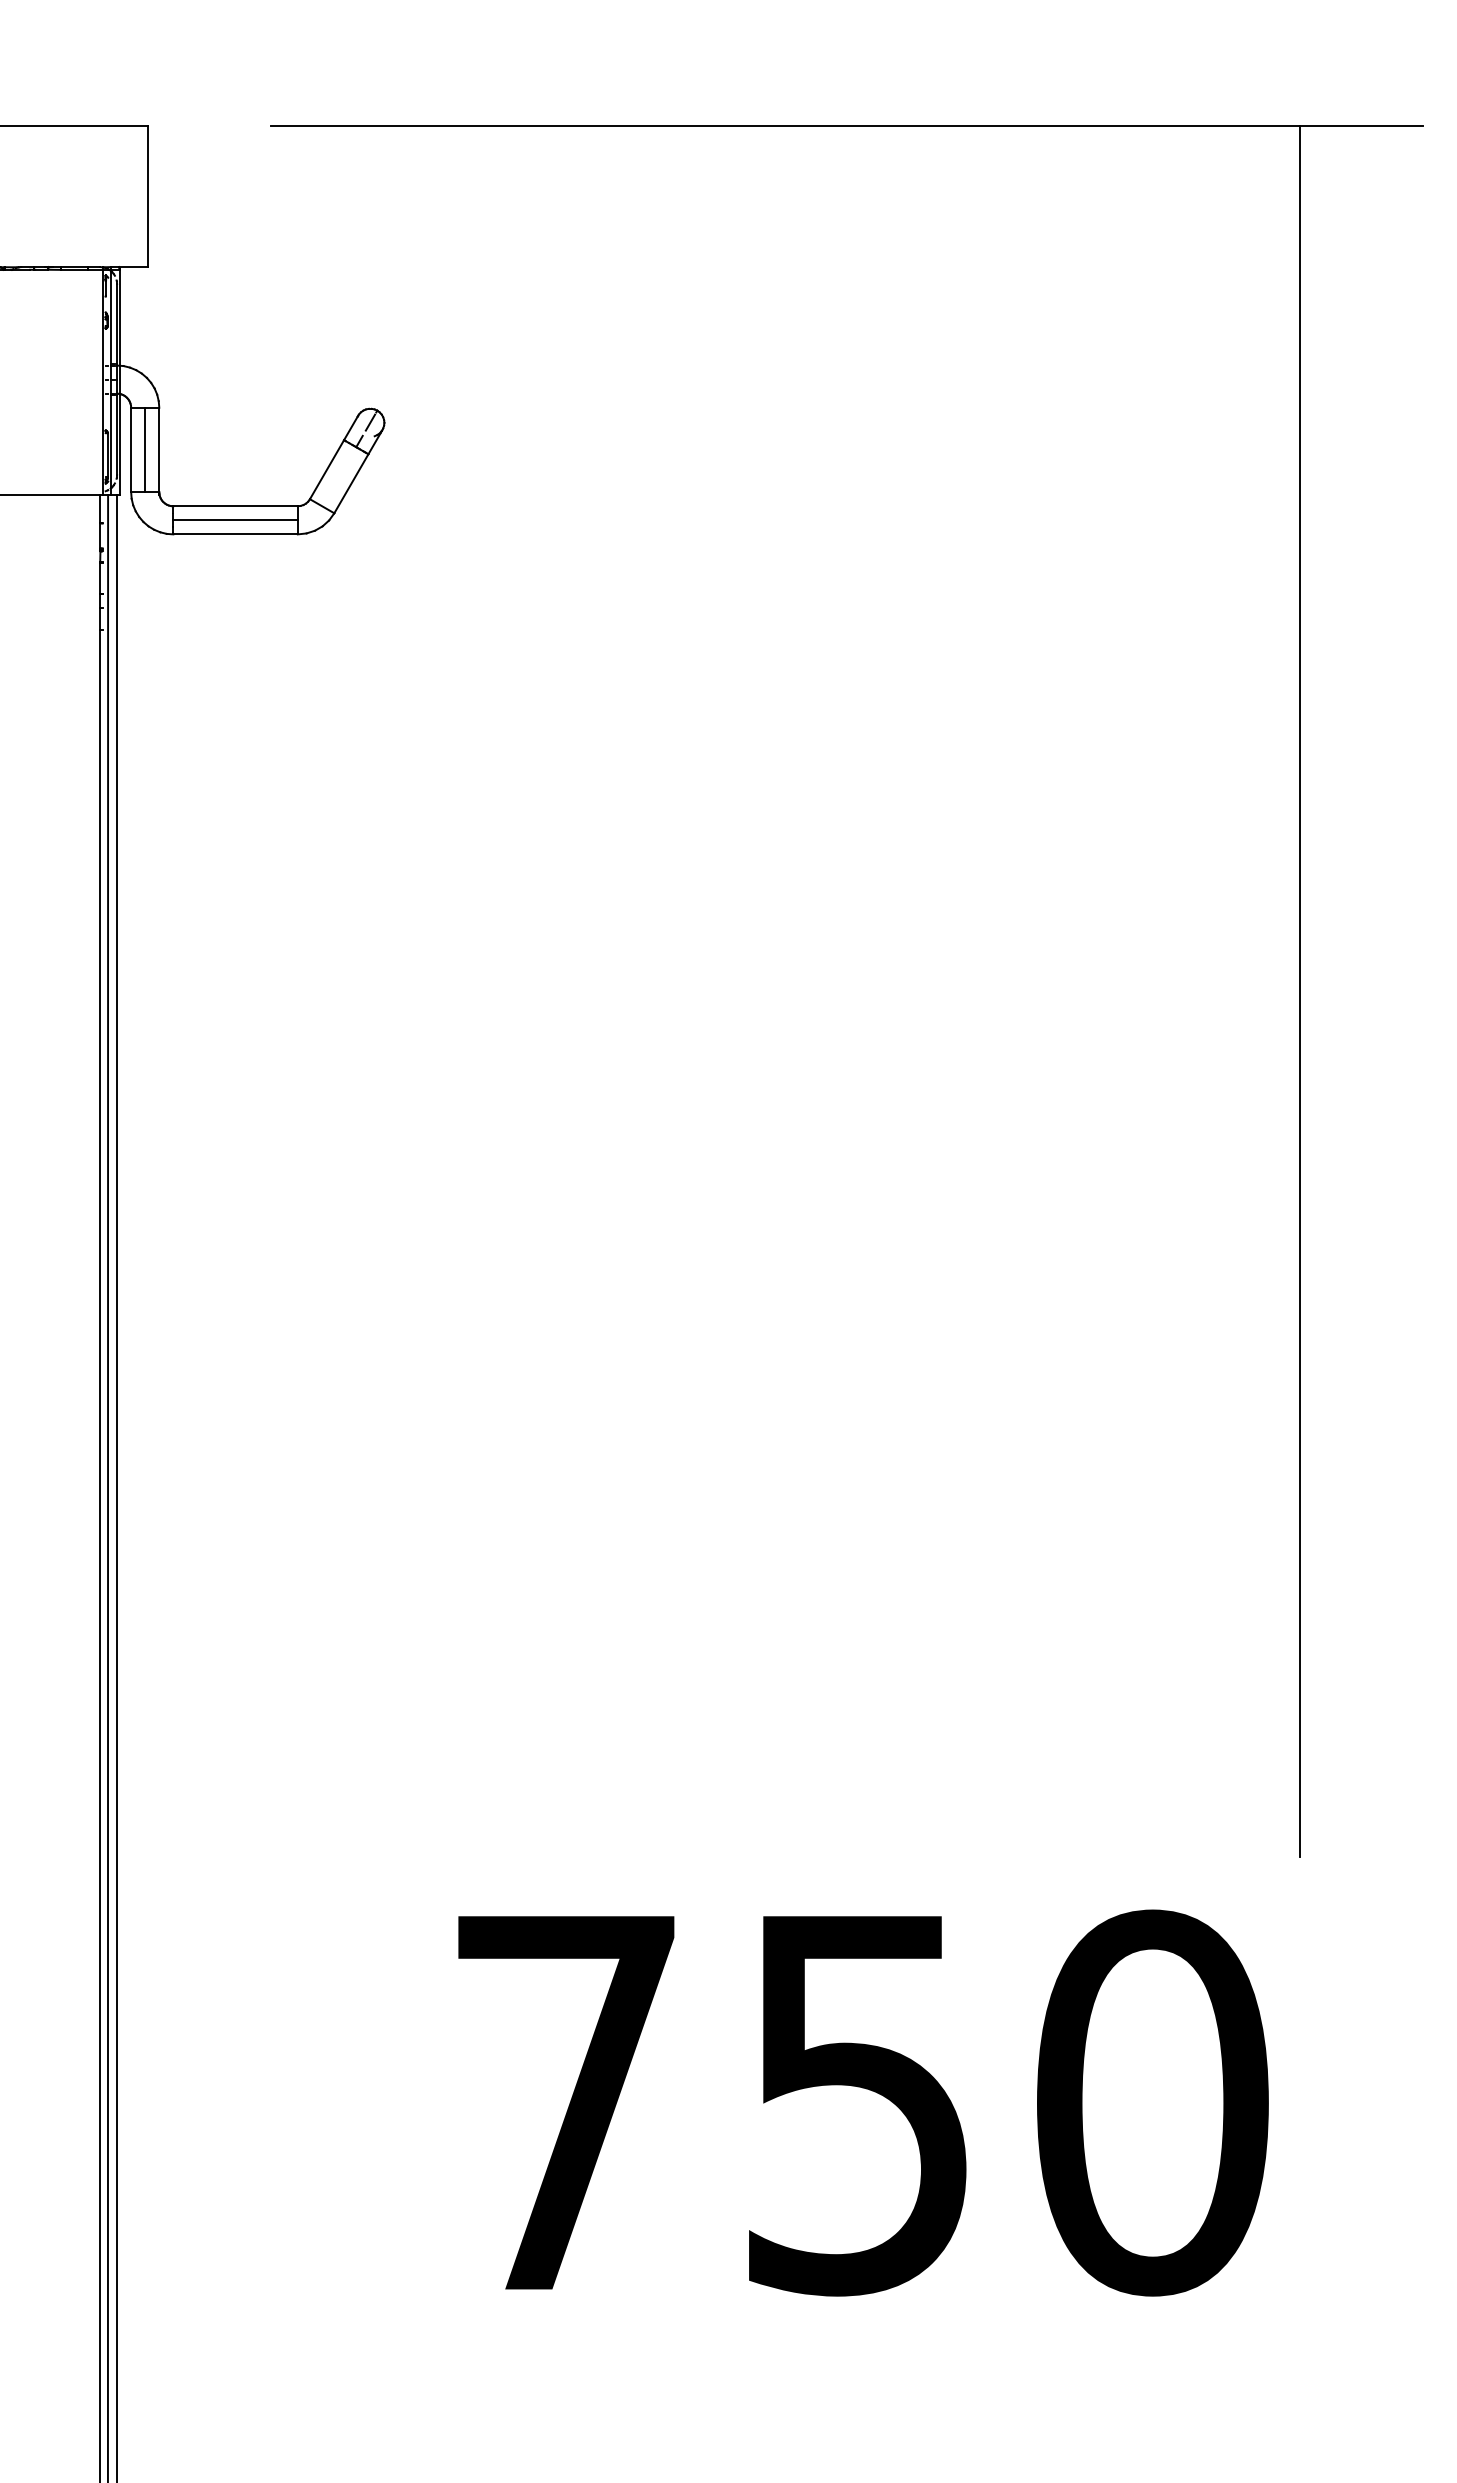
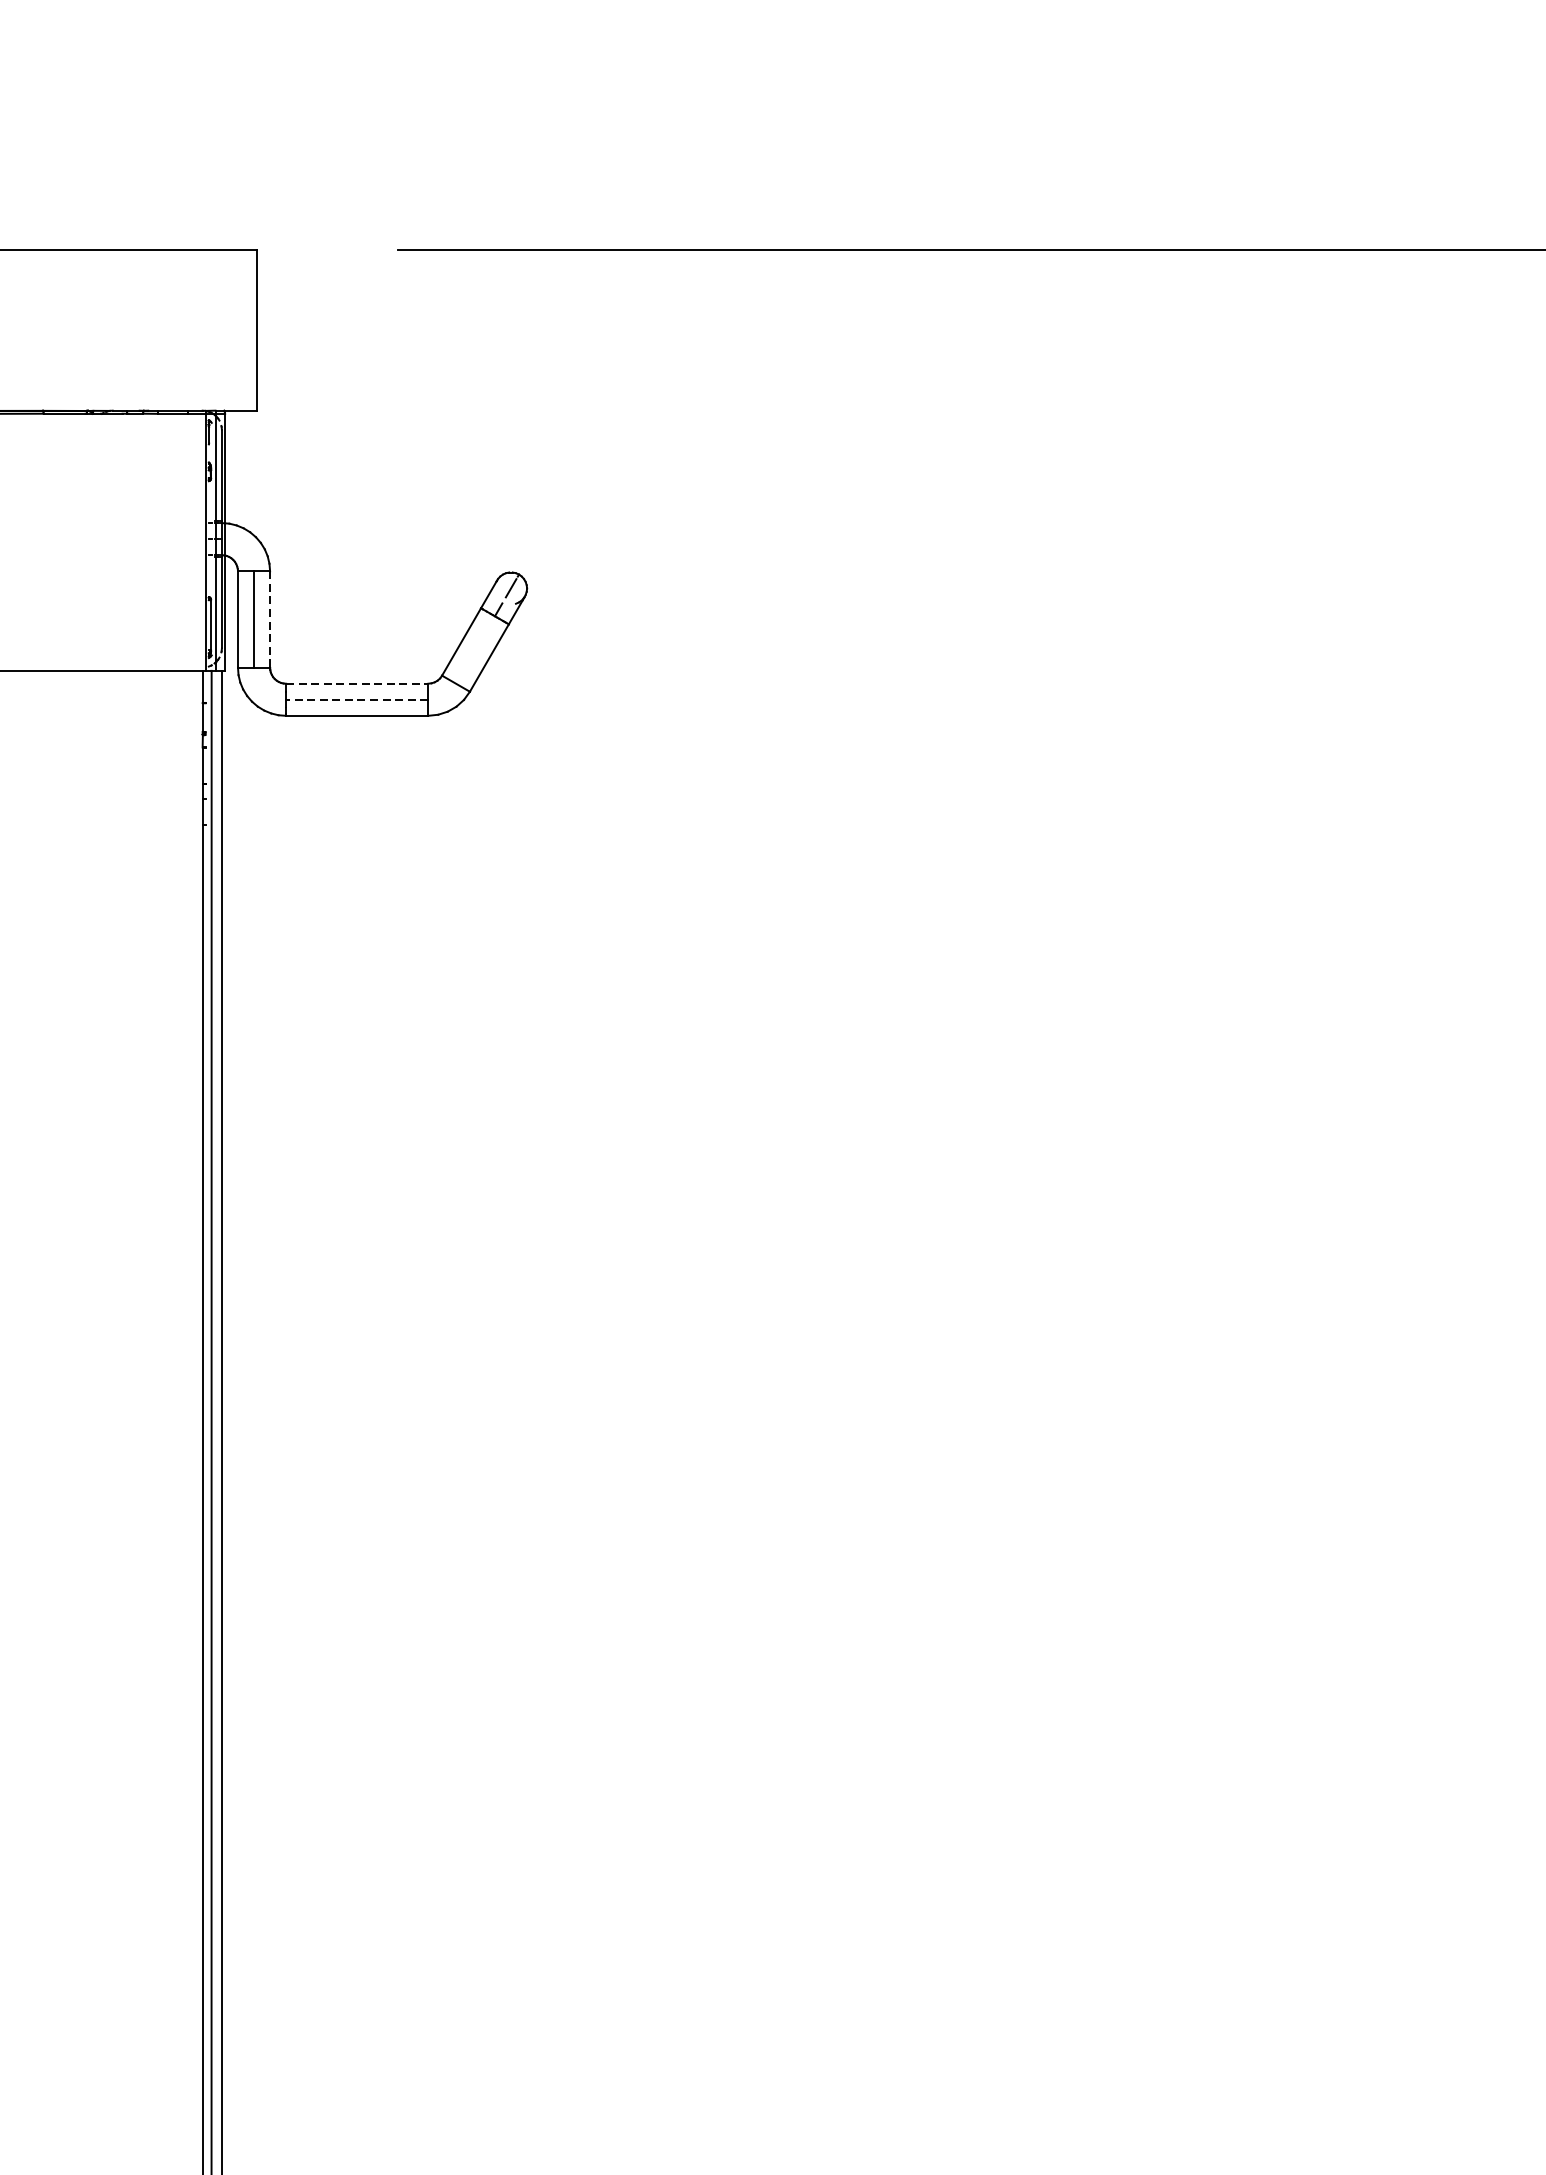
line: (159, 450) -> (270, 620), solid -> dashed
line: (236, 506) -> (358, 683), solid -> dashed
line: (235, 520) -> (357, 699), solid -> dashed

